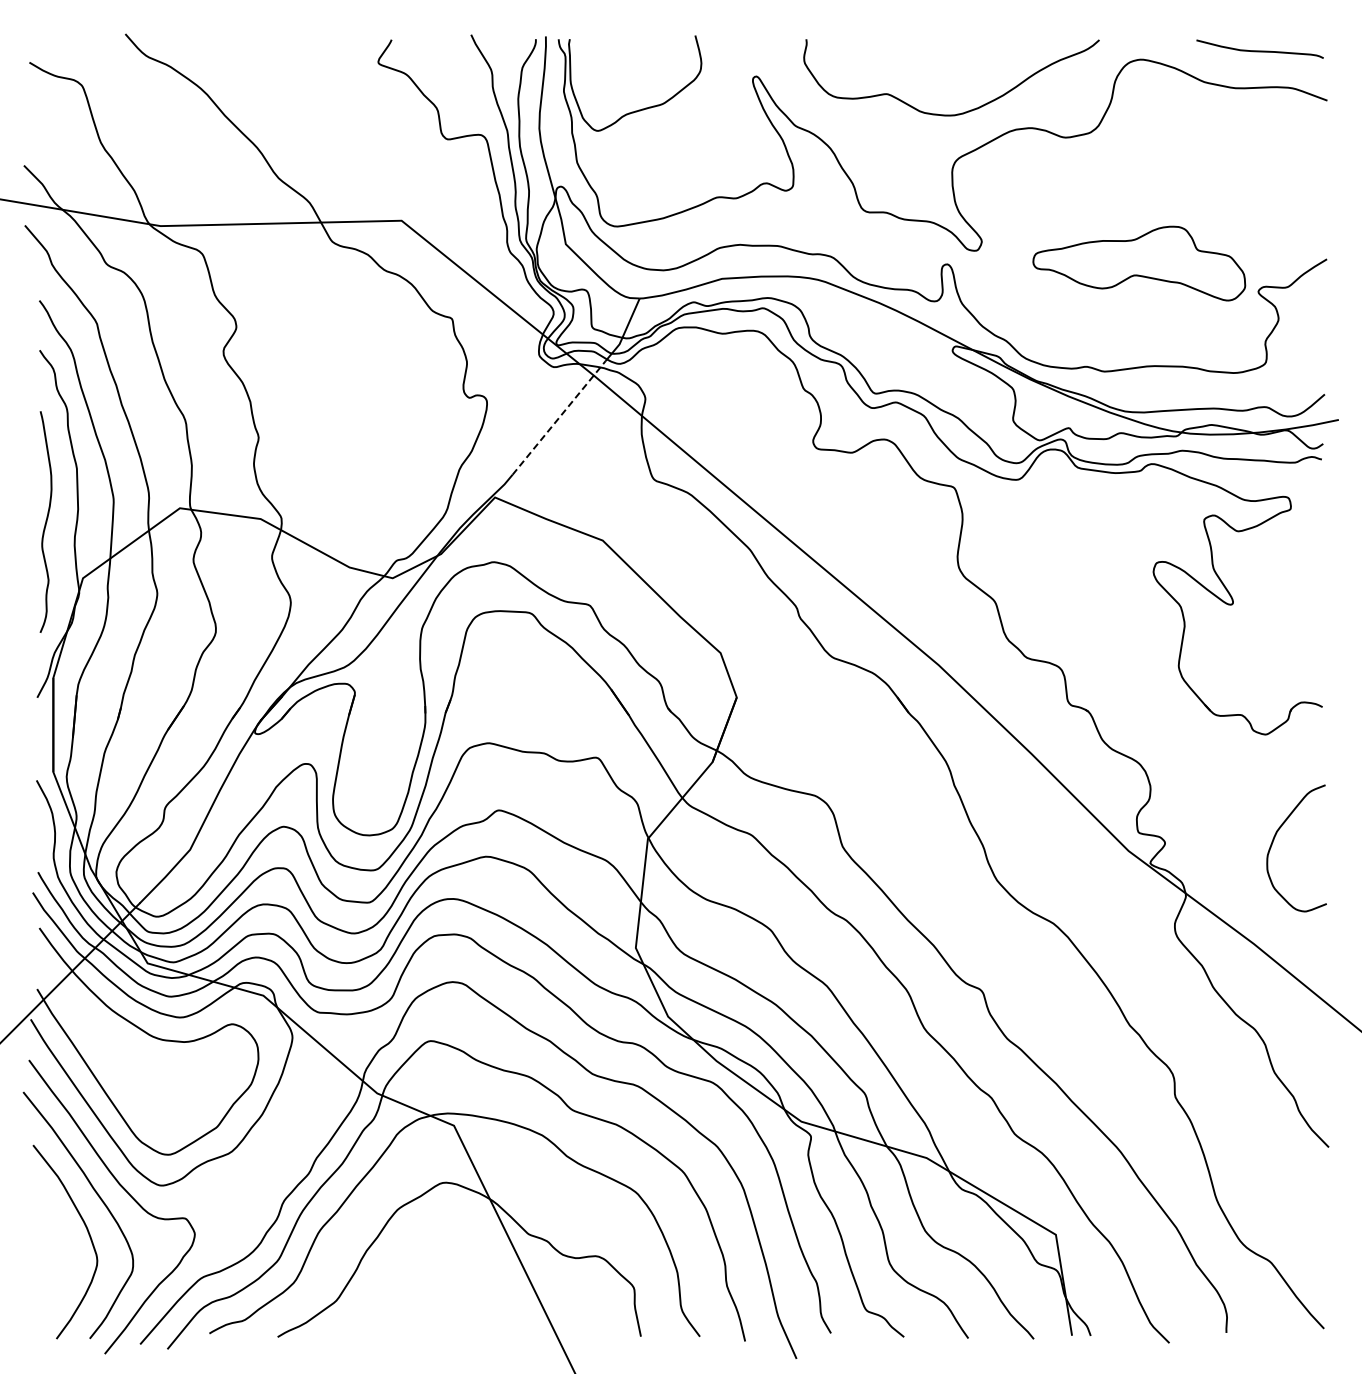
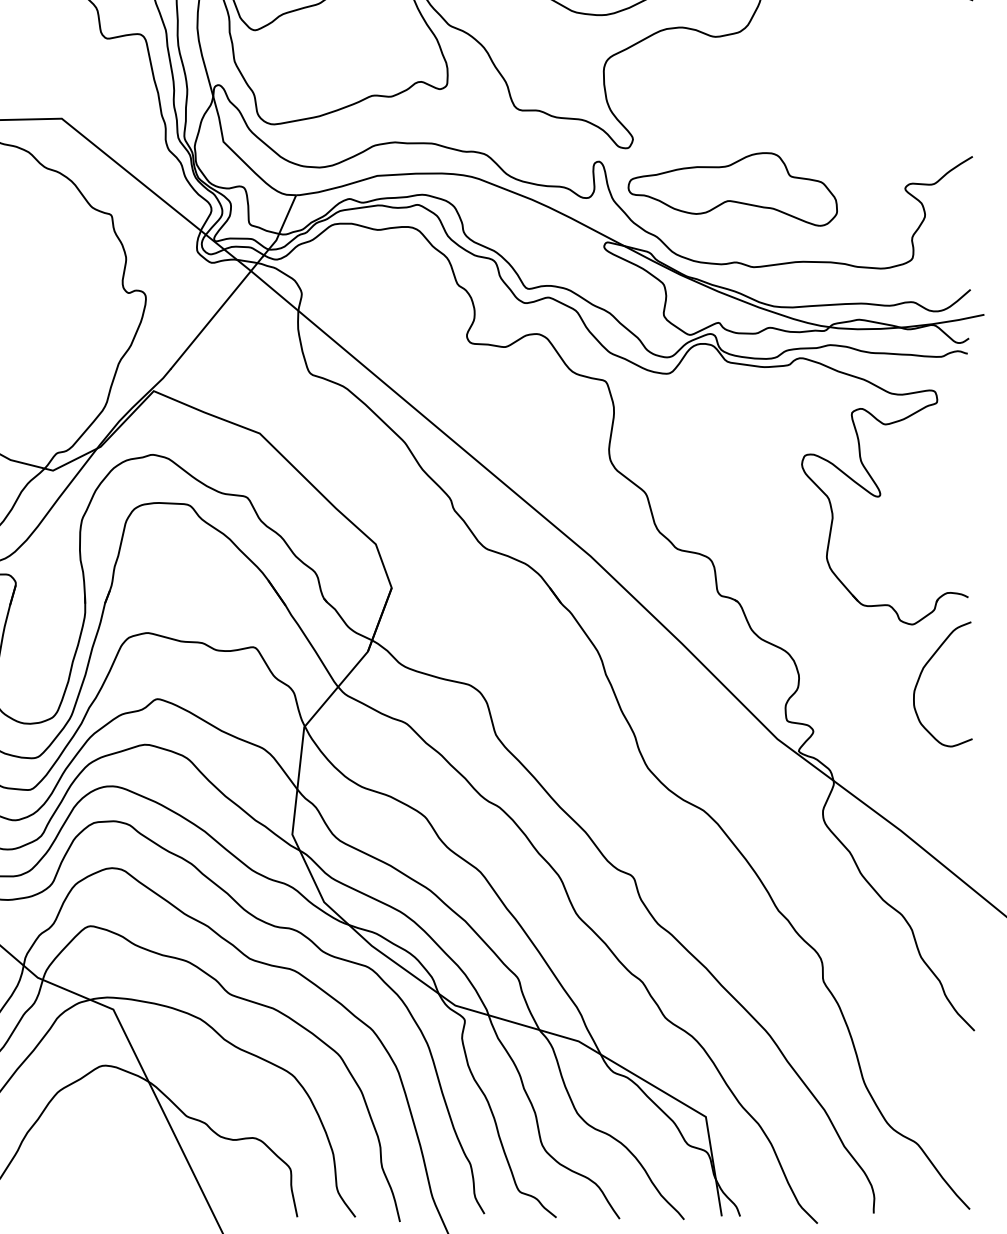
part: (1139, 263) -> (733, 189), moved
line: (559, 417) -> (217, 312), dashed -> solid
curve: (1274, 840) -> (921, 676), moved

